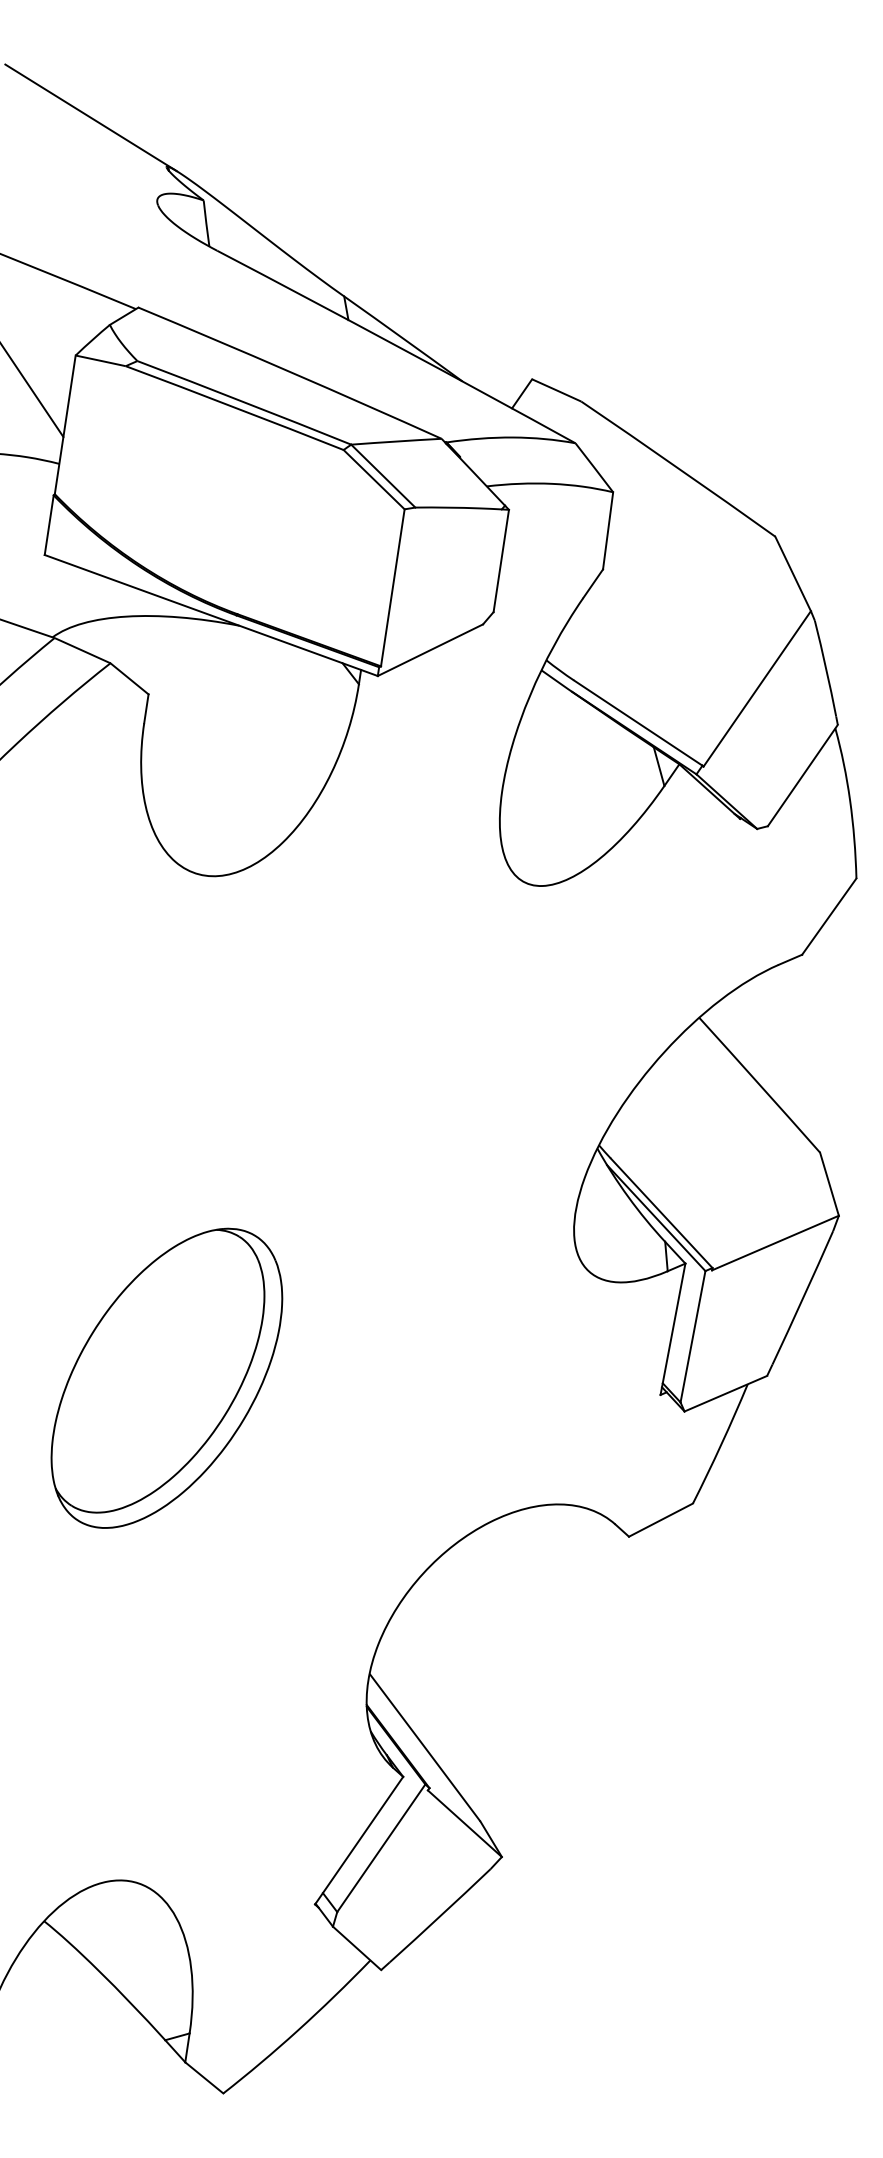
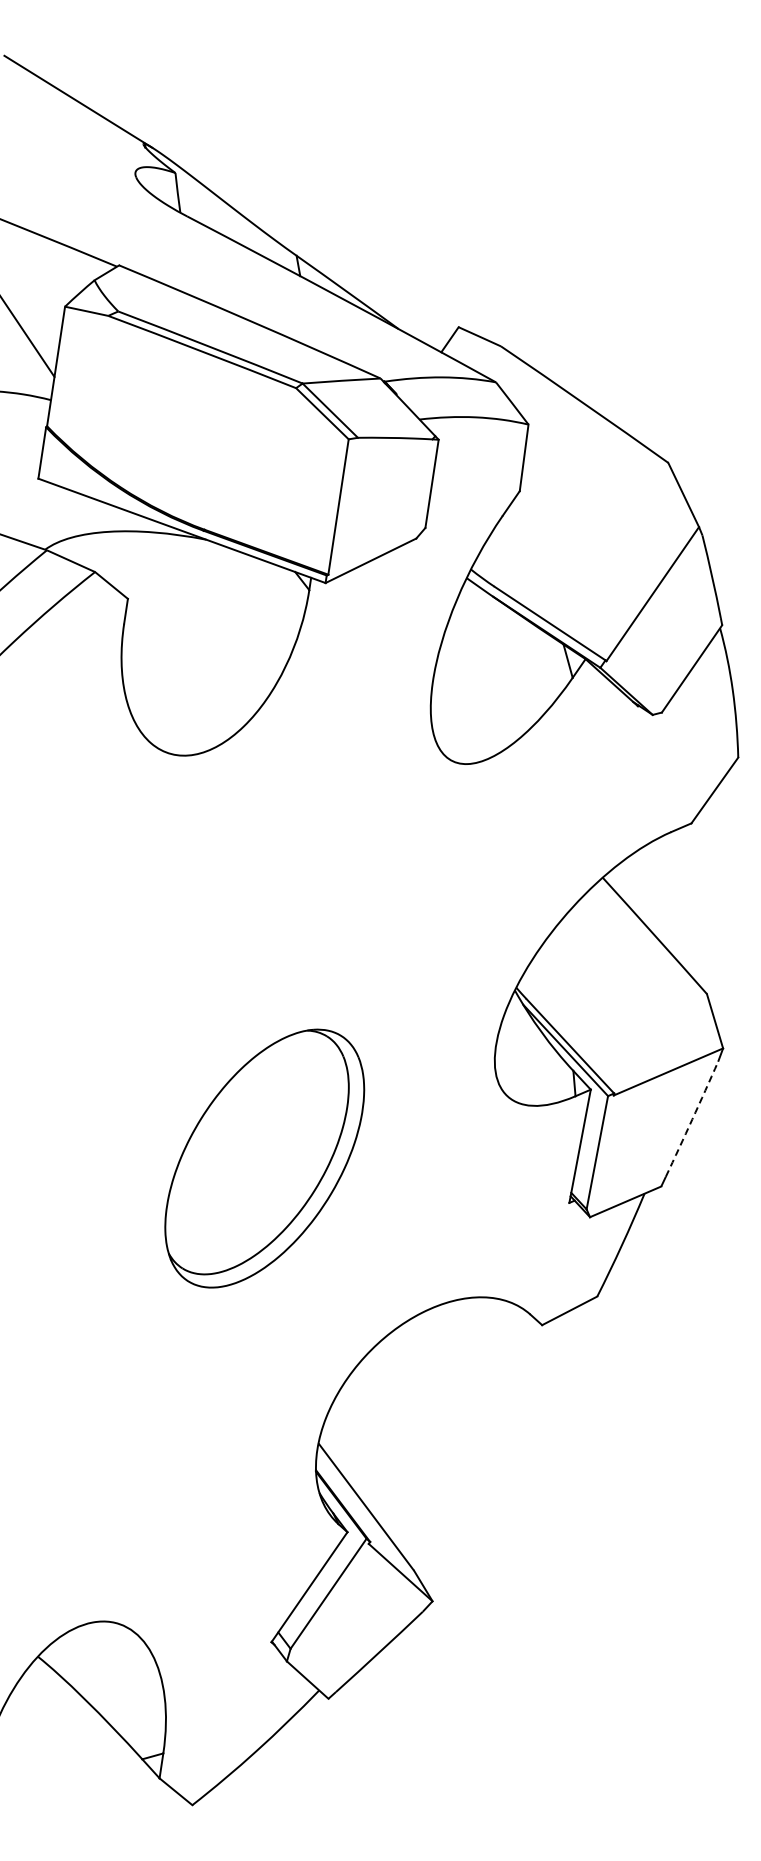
arc: (803, 1298) -> (692, 1119), solid -> dashed
part: (166, 1378) -> (264, 1158), moved

